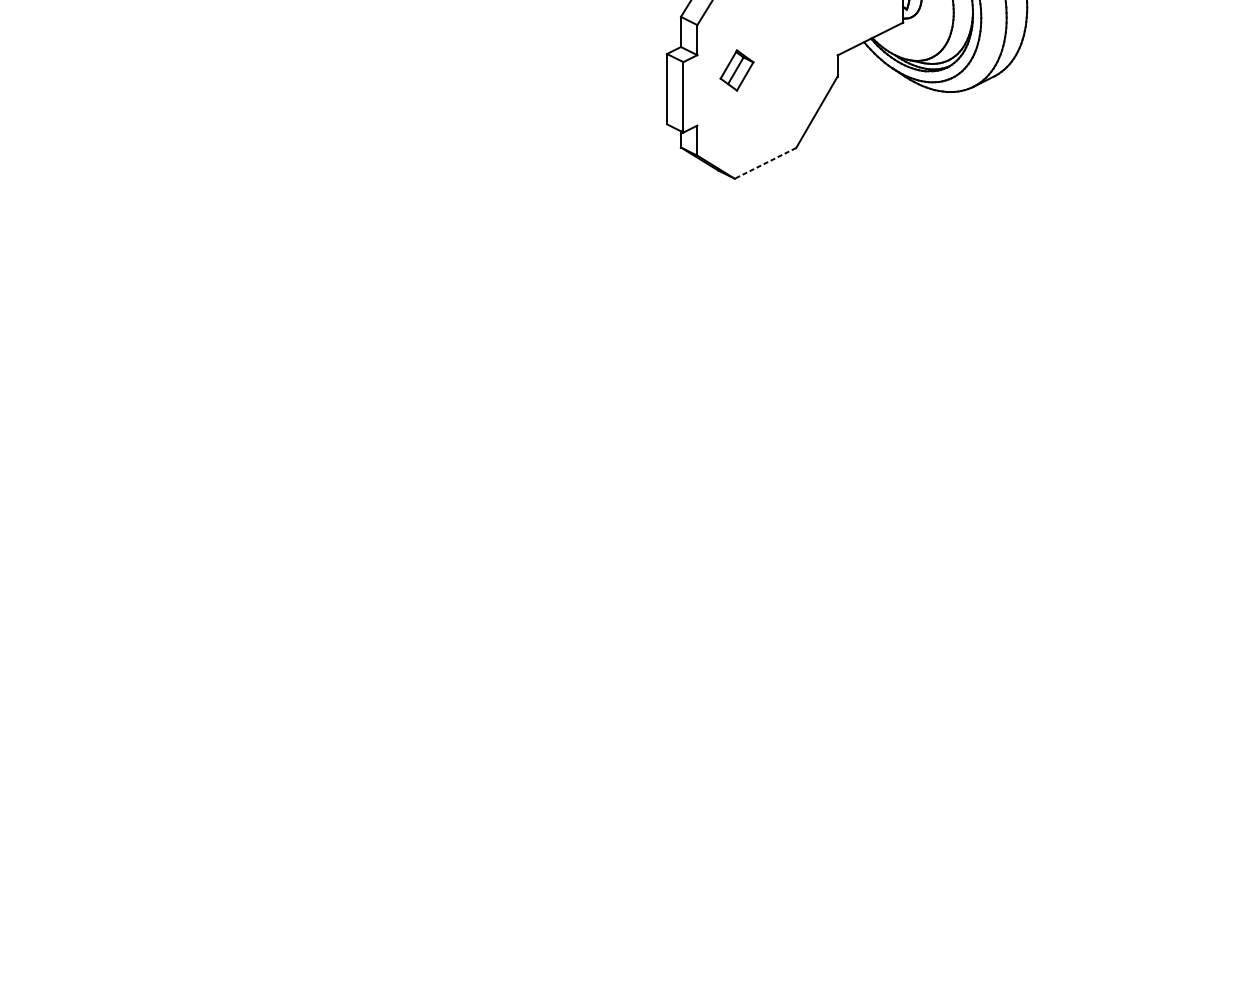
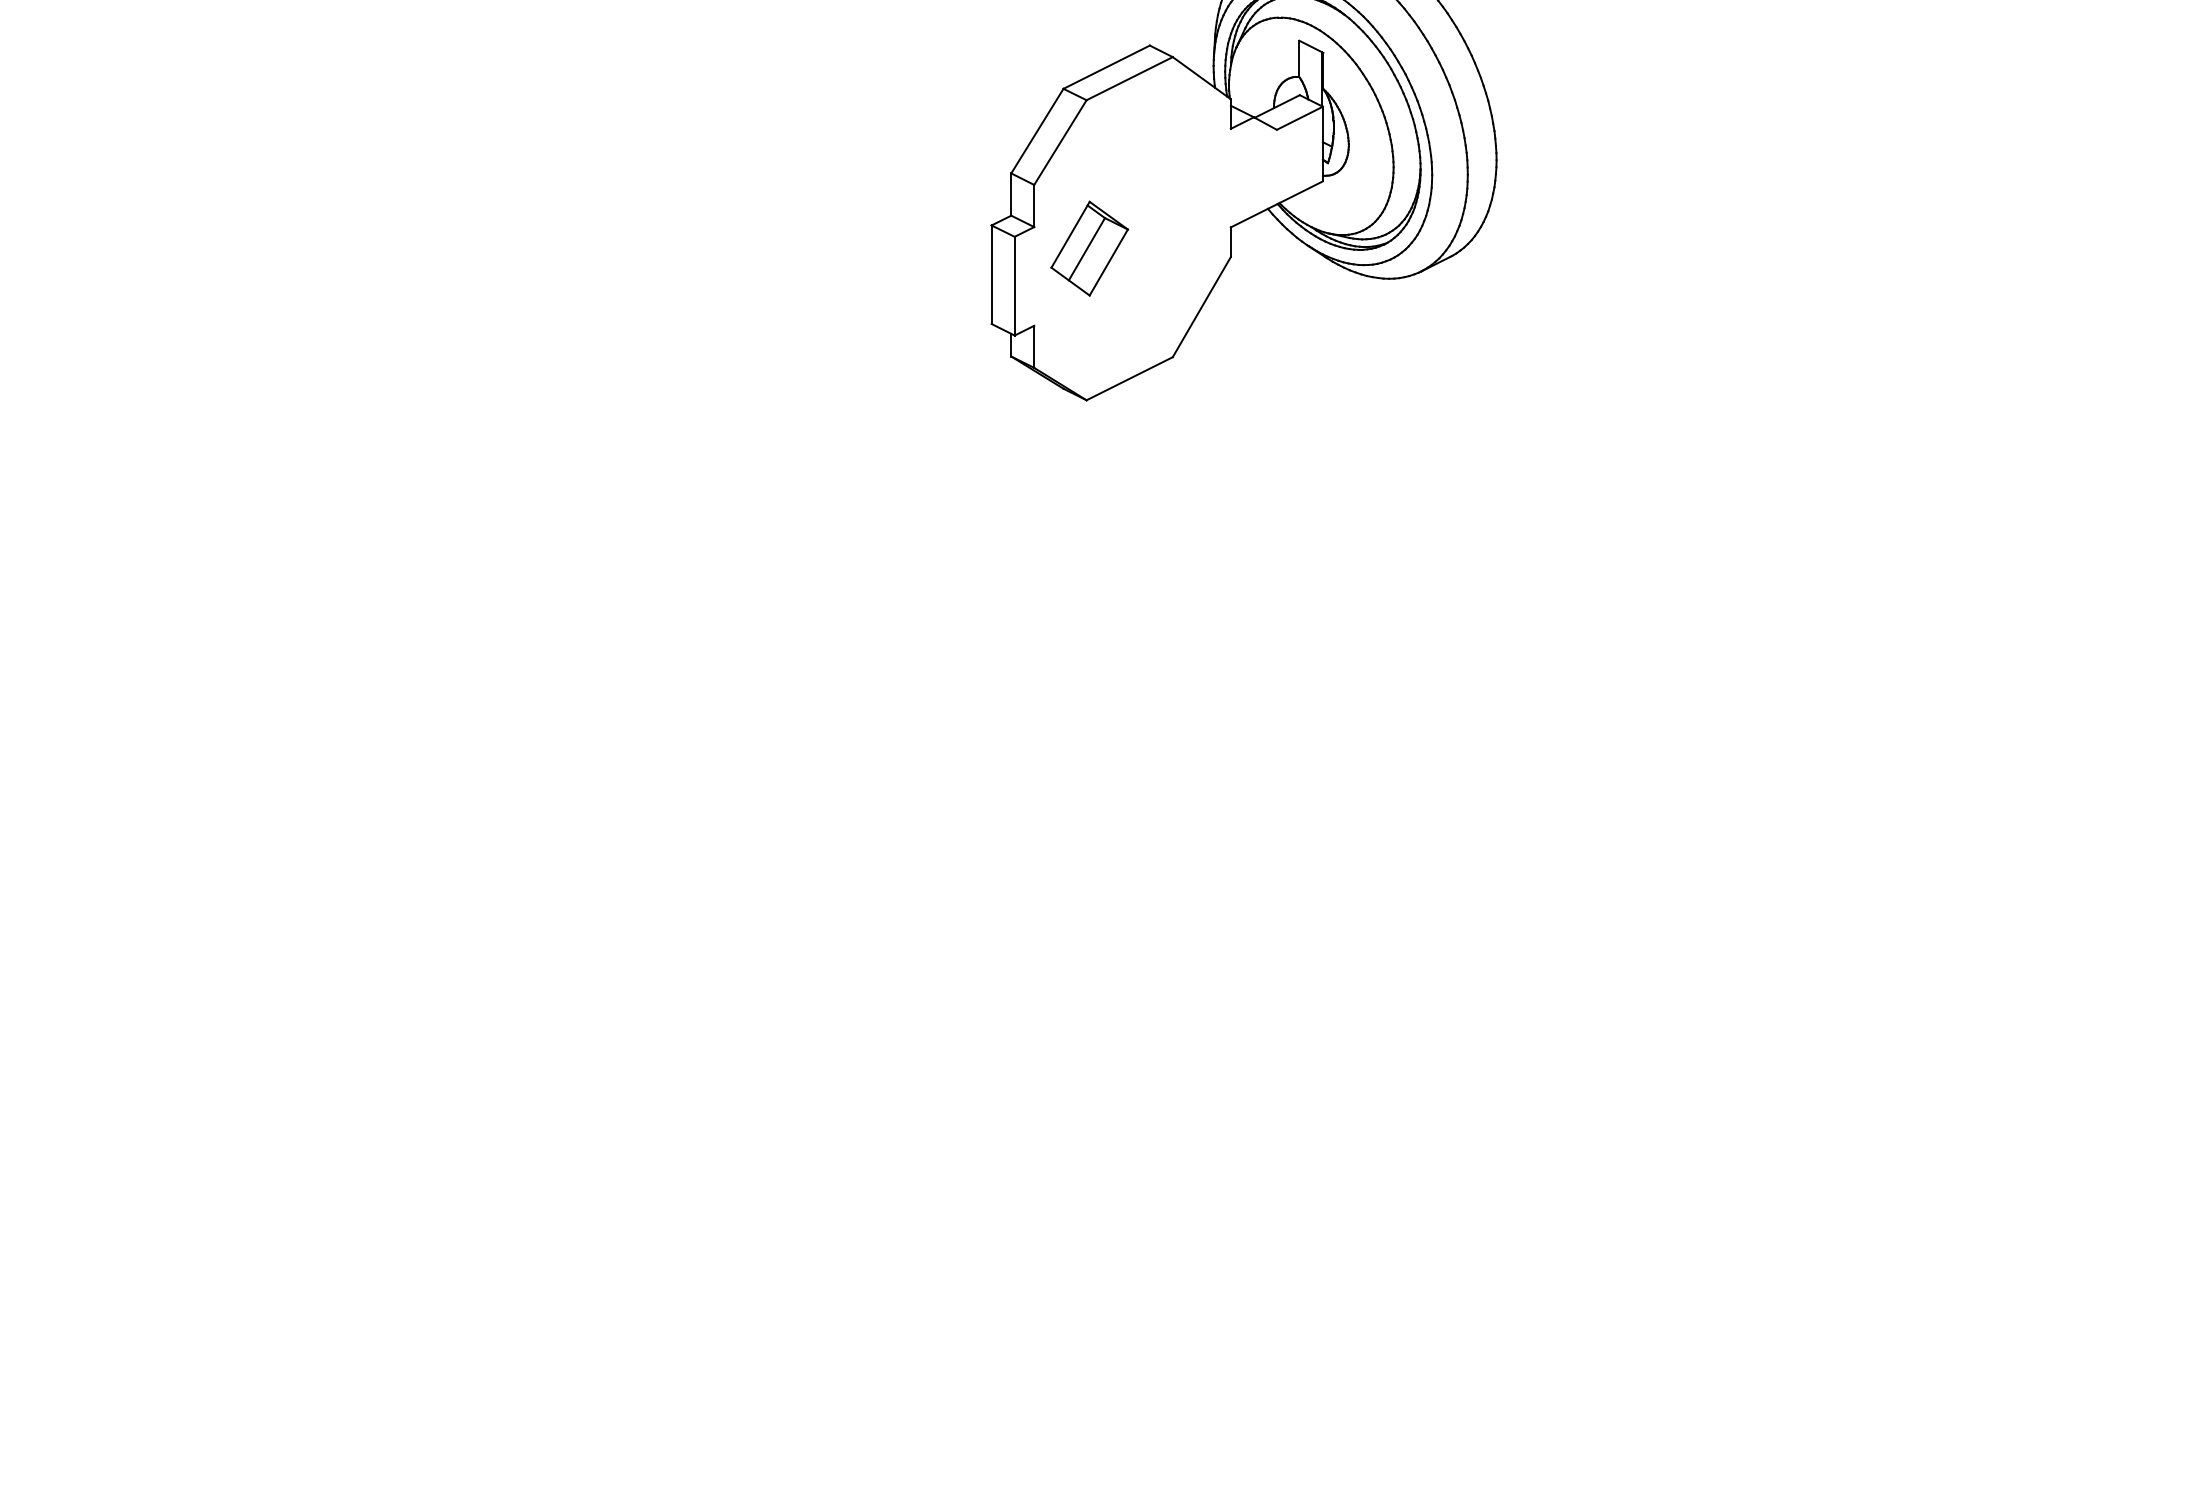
part: (736, 70) -> (1089, 248), size x1.67
line: (765, 163) -> (1129, 378), dashed -> solid

